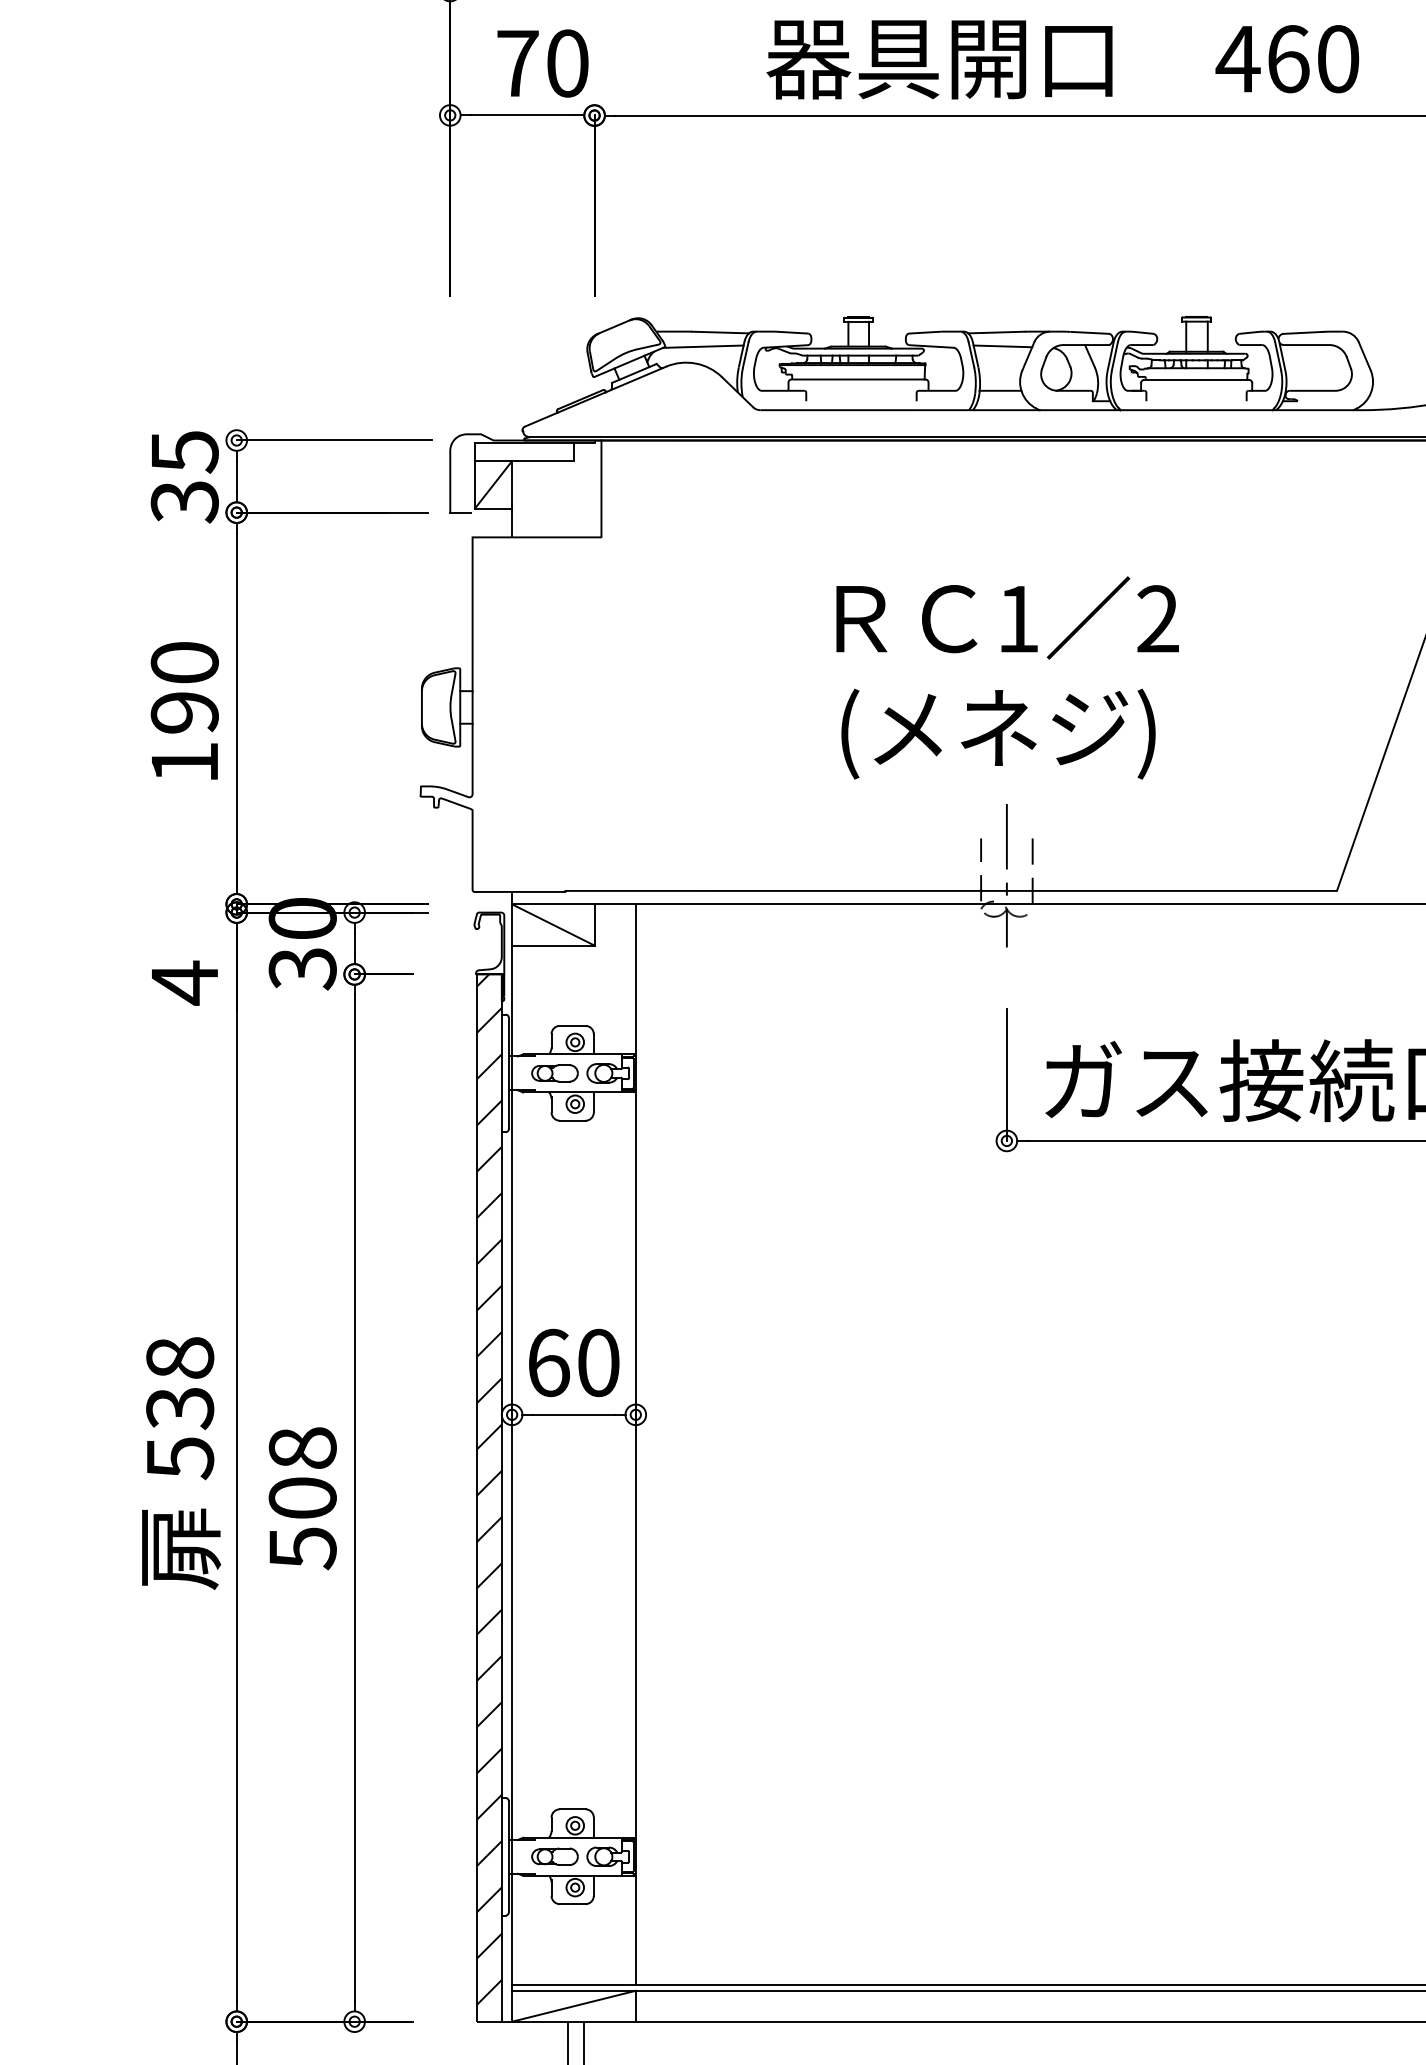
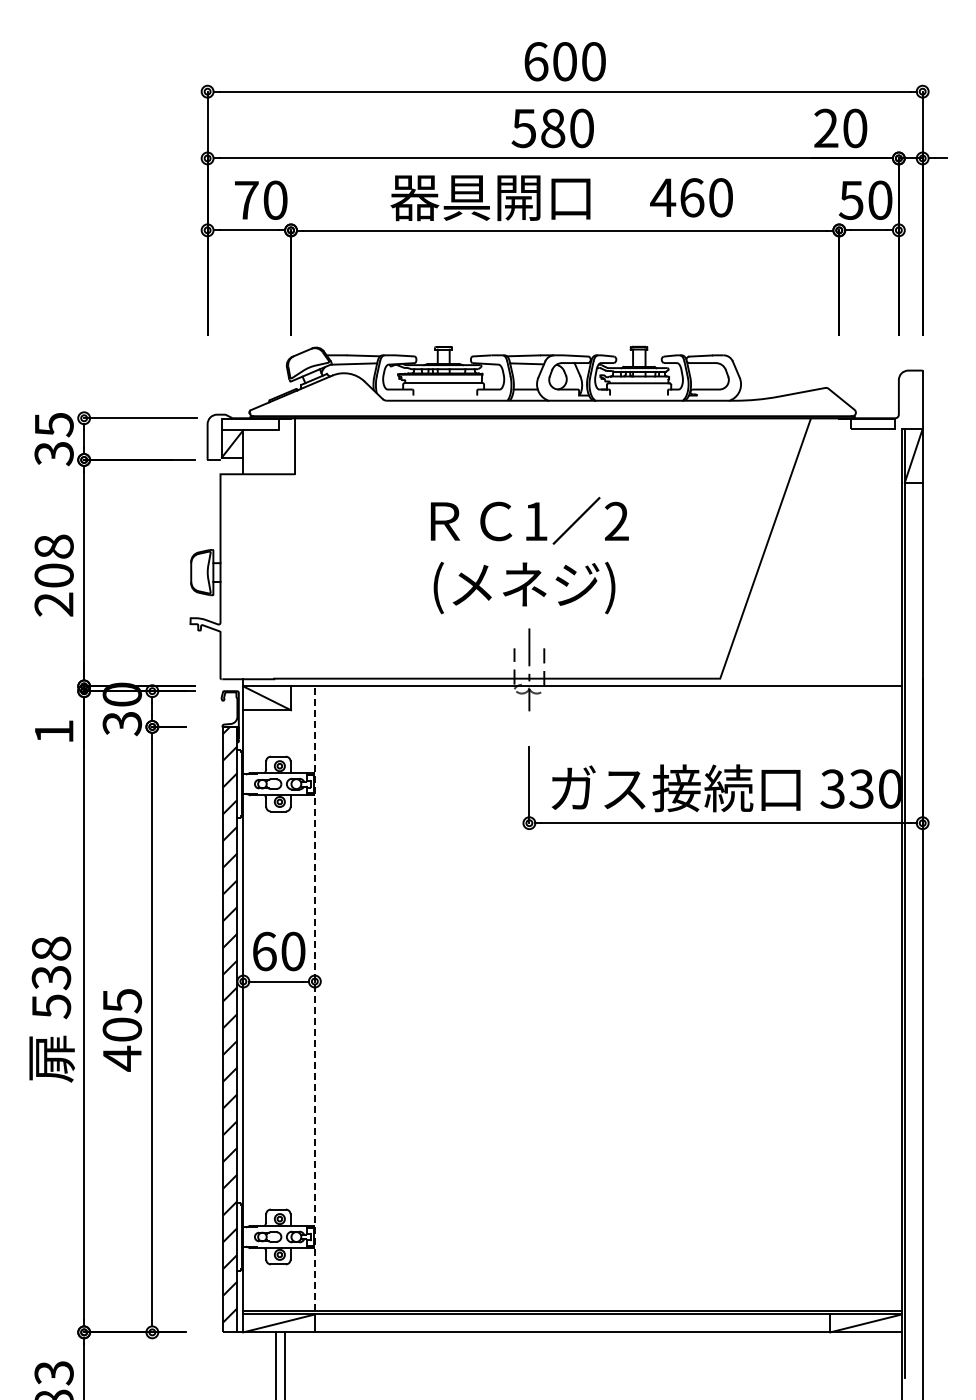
text: (183, 712) -> (53, 575), 190 -> 208
text: (185, 984) -> (54, 732), 4 -> 1
line: (635, 1444) -> (314, 998), solid -> dashed
text: (303, 1497) -> (122, 1029), 508 -> 405

